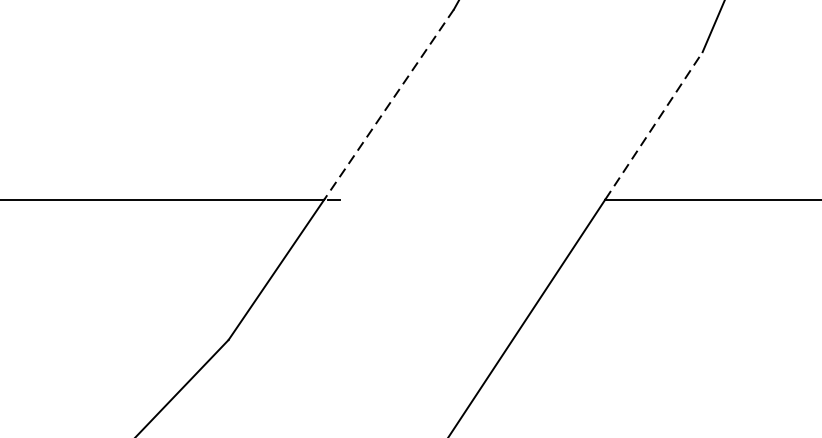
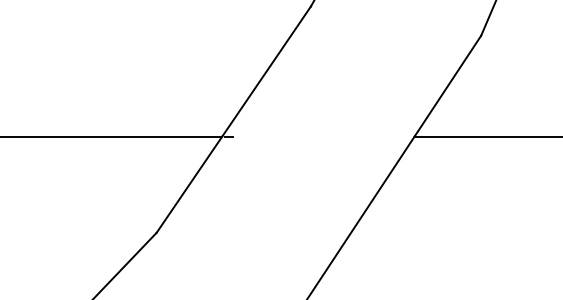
line: (389, 104) -> (266, 71), dashed -> solid
line: (654, 124) -> (448, 85), dashed -> solid

